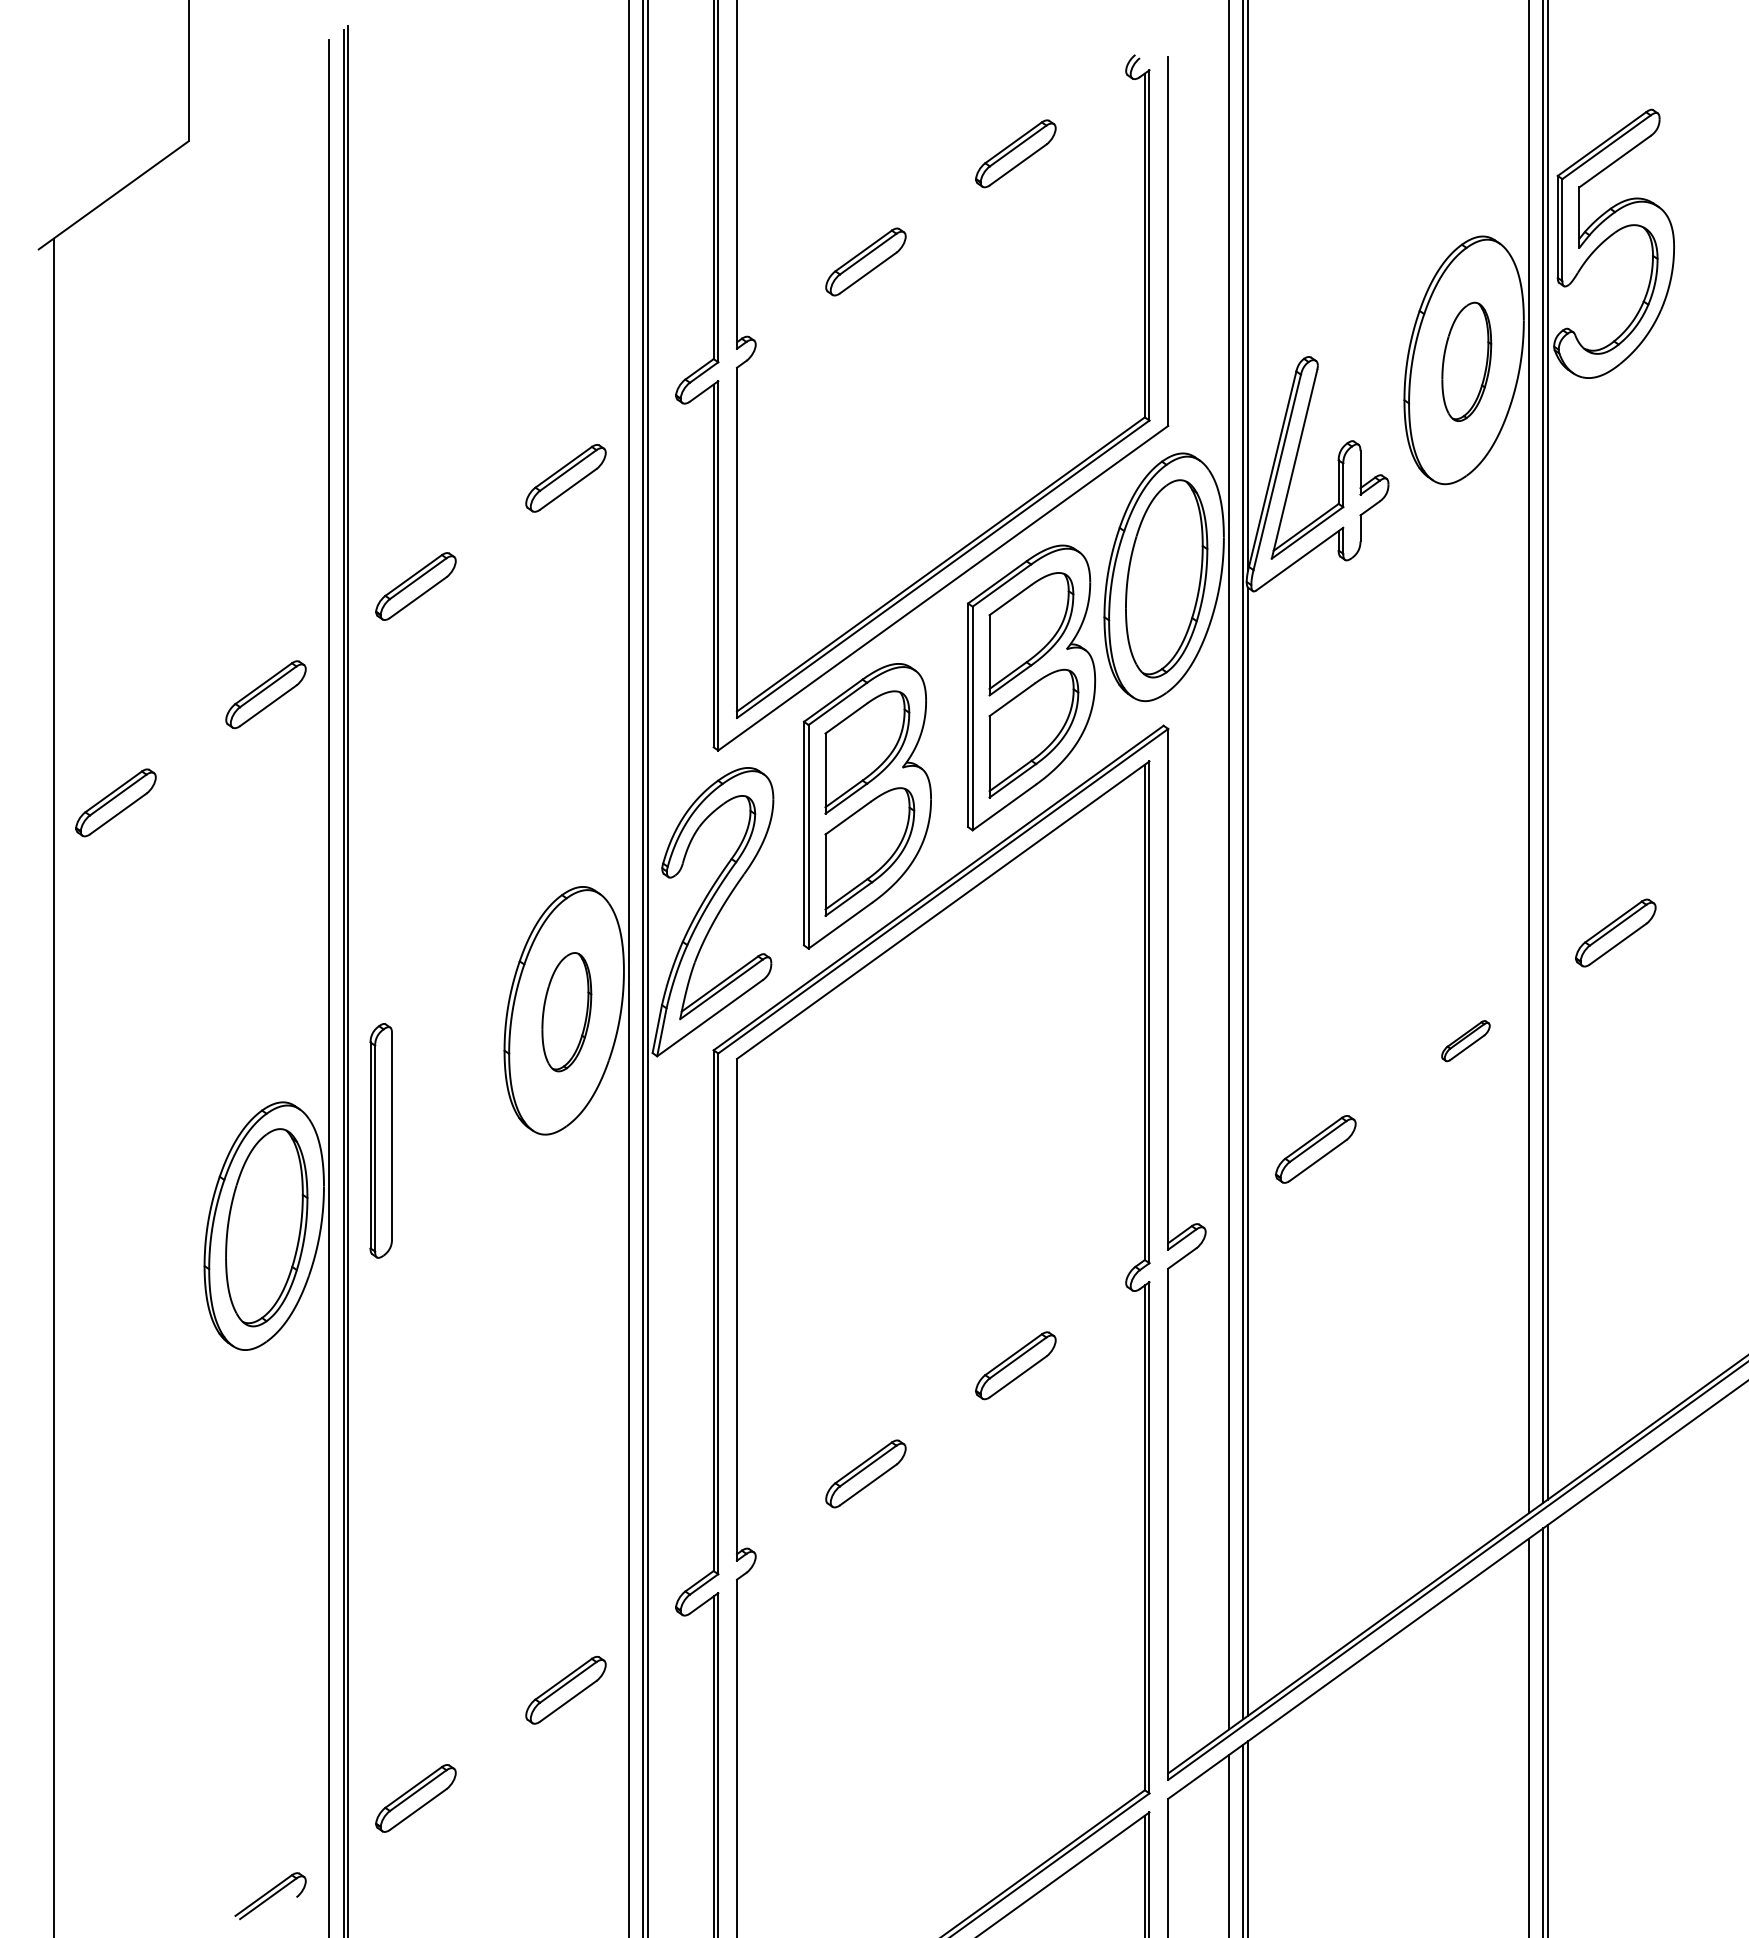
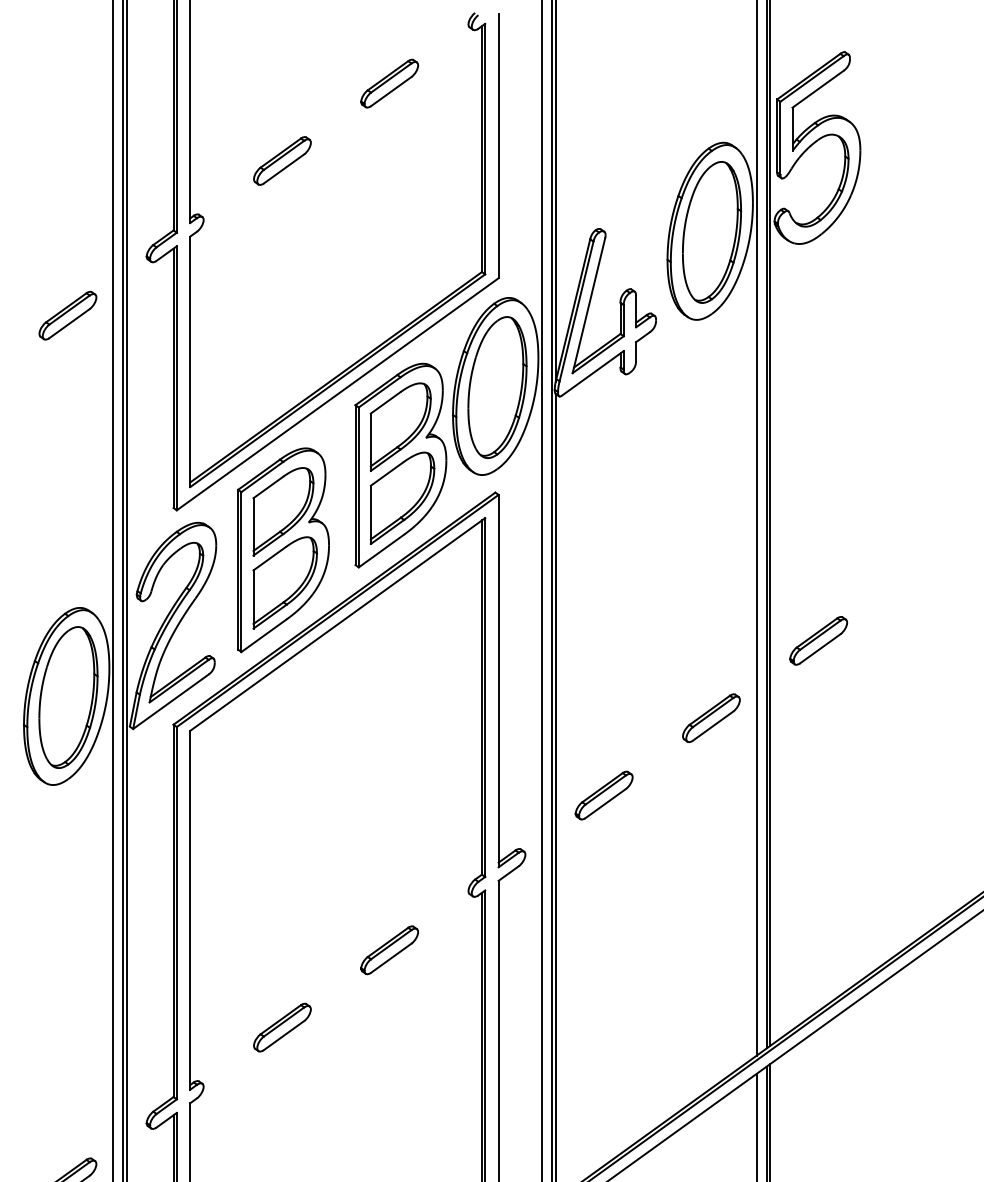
part: (1466, 361) -> (711, 232), size x1.67
part: (566, 1011) -> (68, 696), size x1.67
part: (1465, 1040) -> (711, 717), size x1.67

